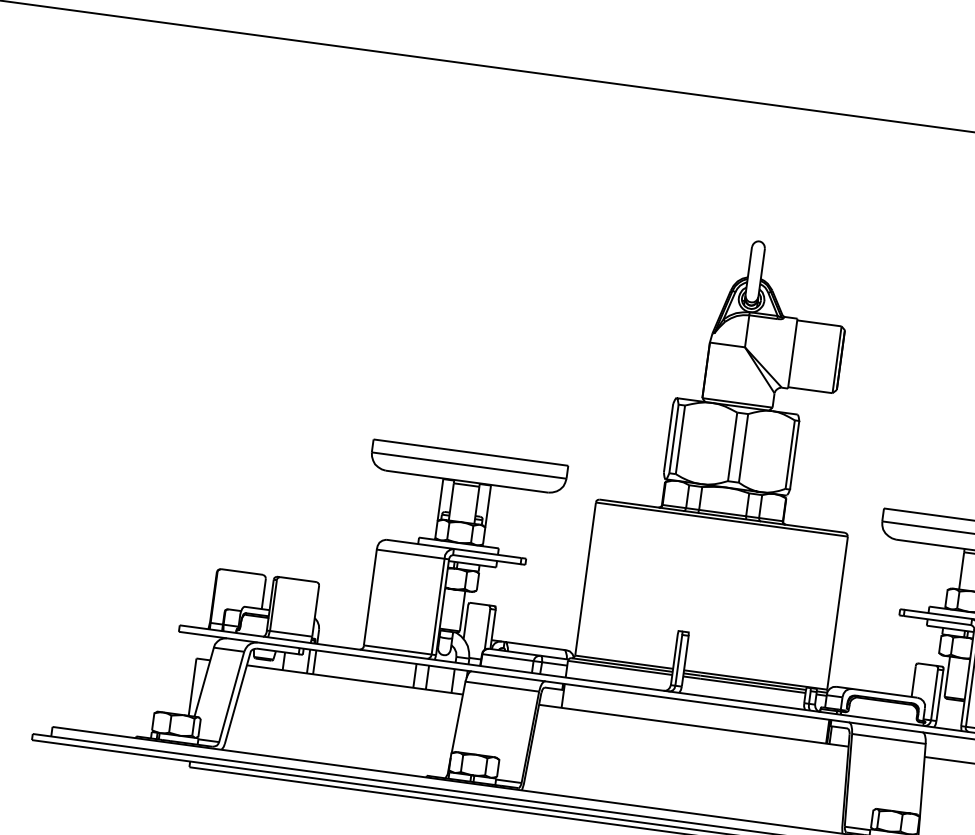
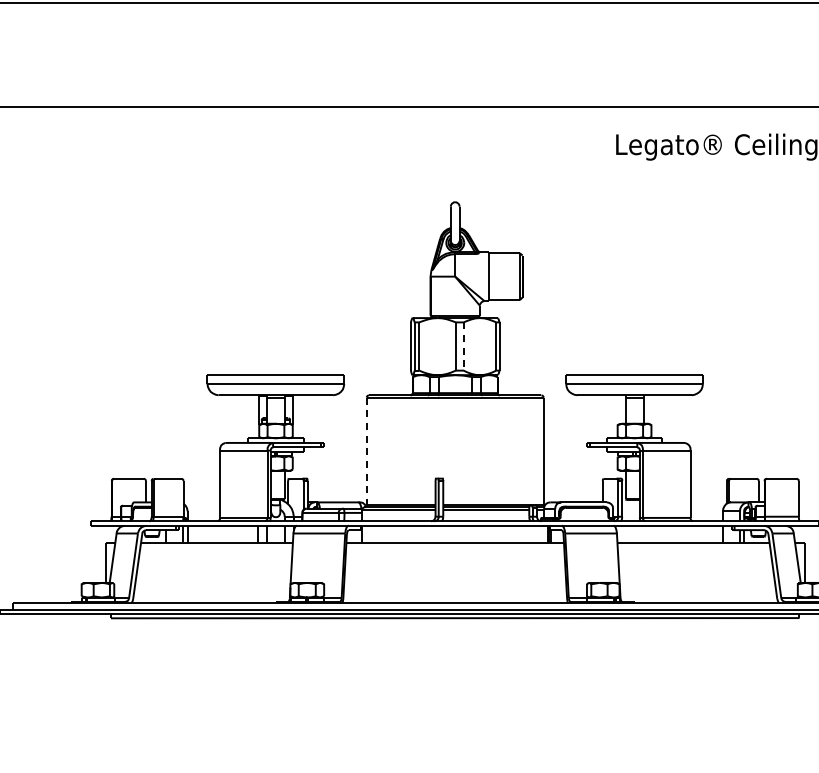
line: (743, 449) -> (463, 347), solid -> dashed
line: (585, 579) -> (366, 451), solid -> dashed

